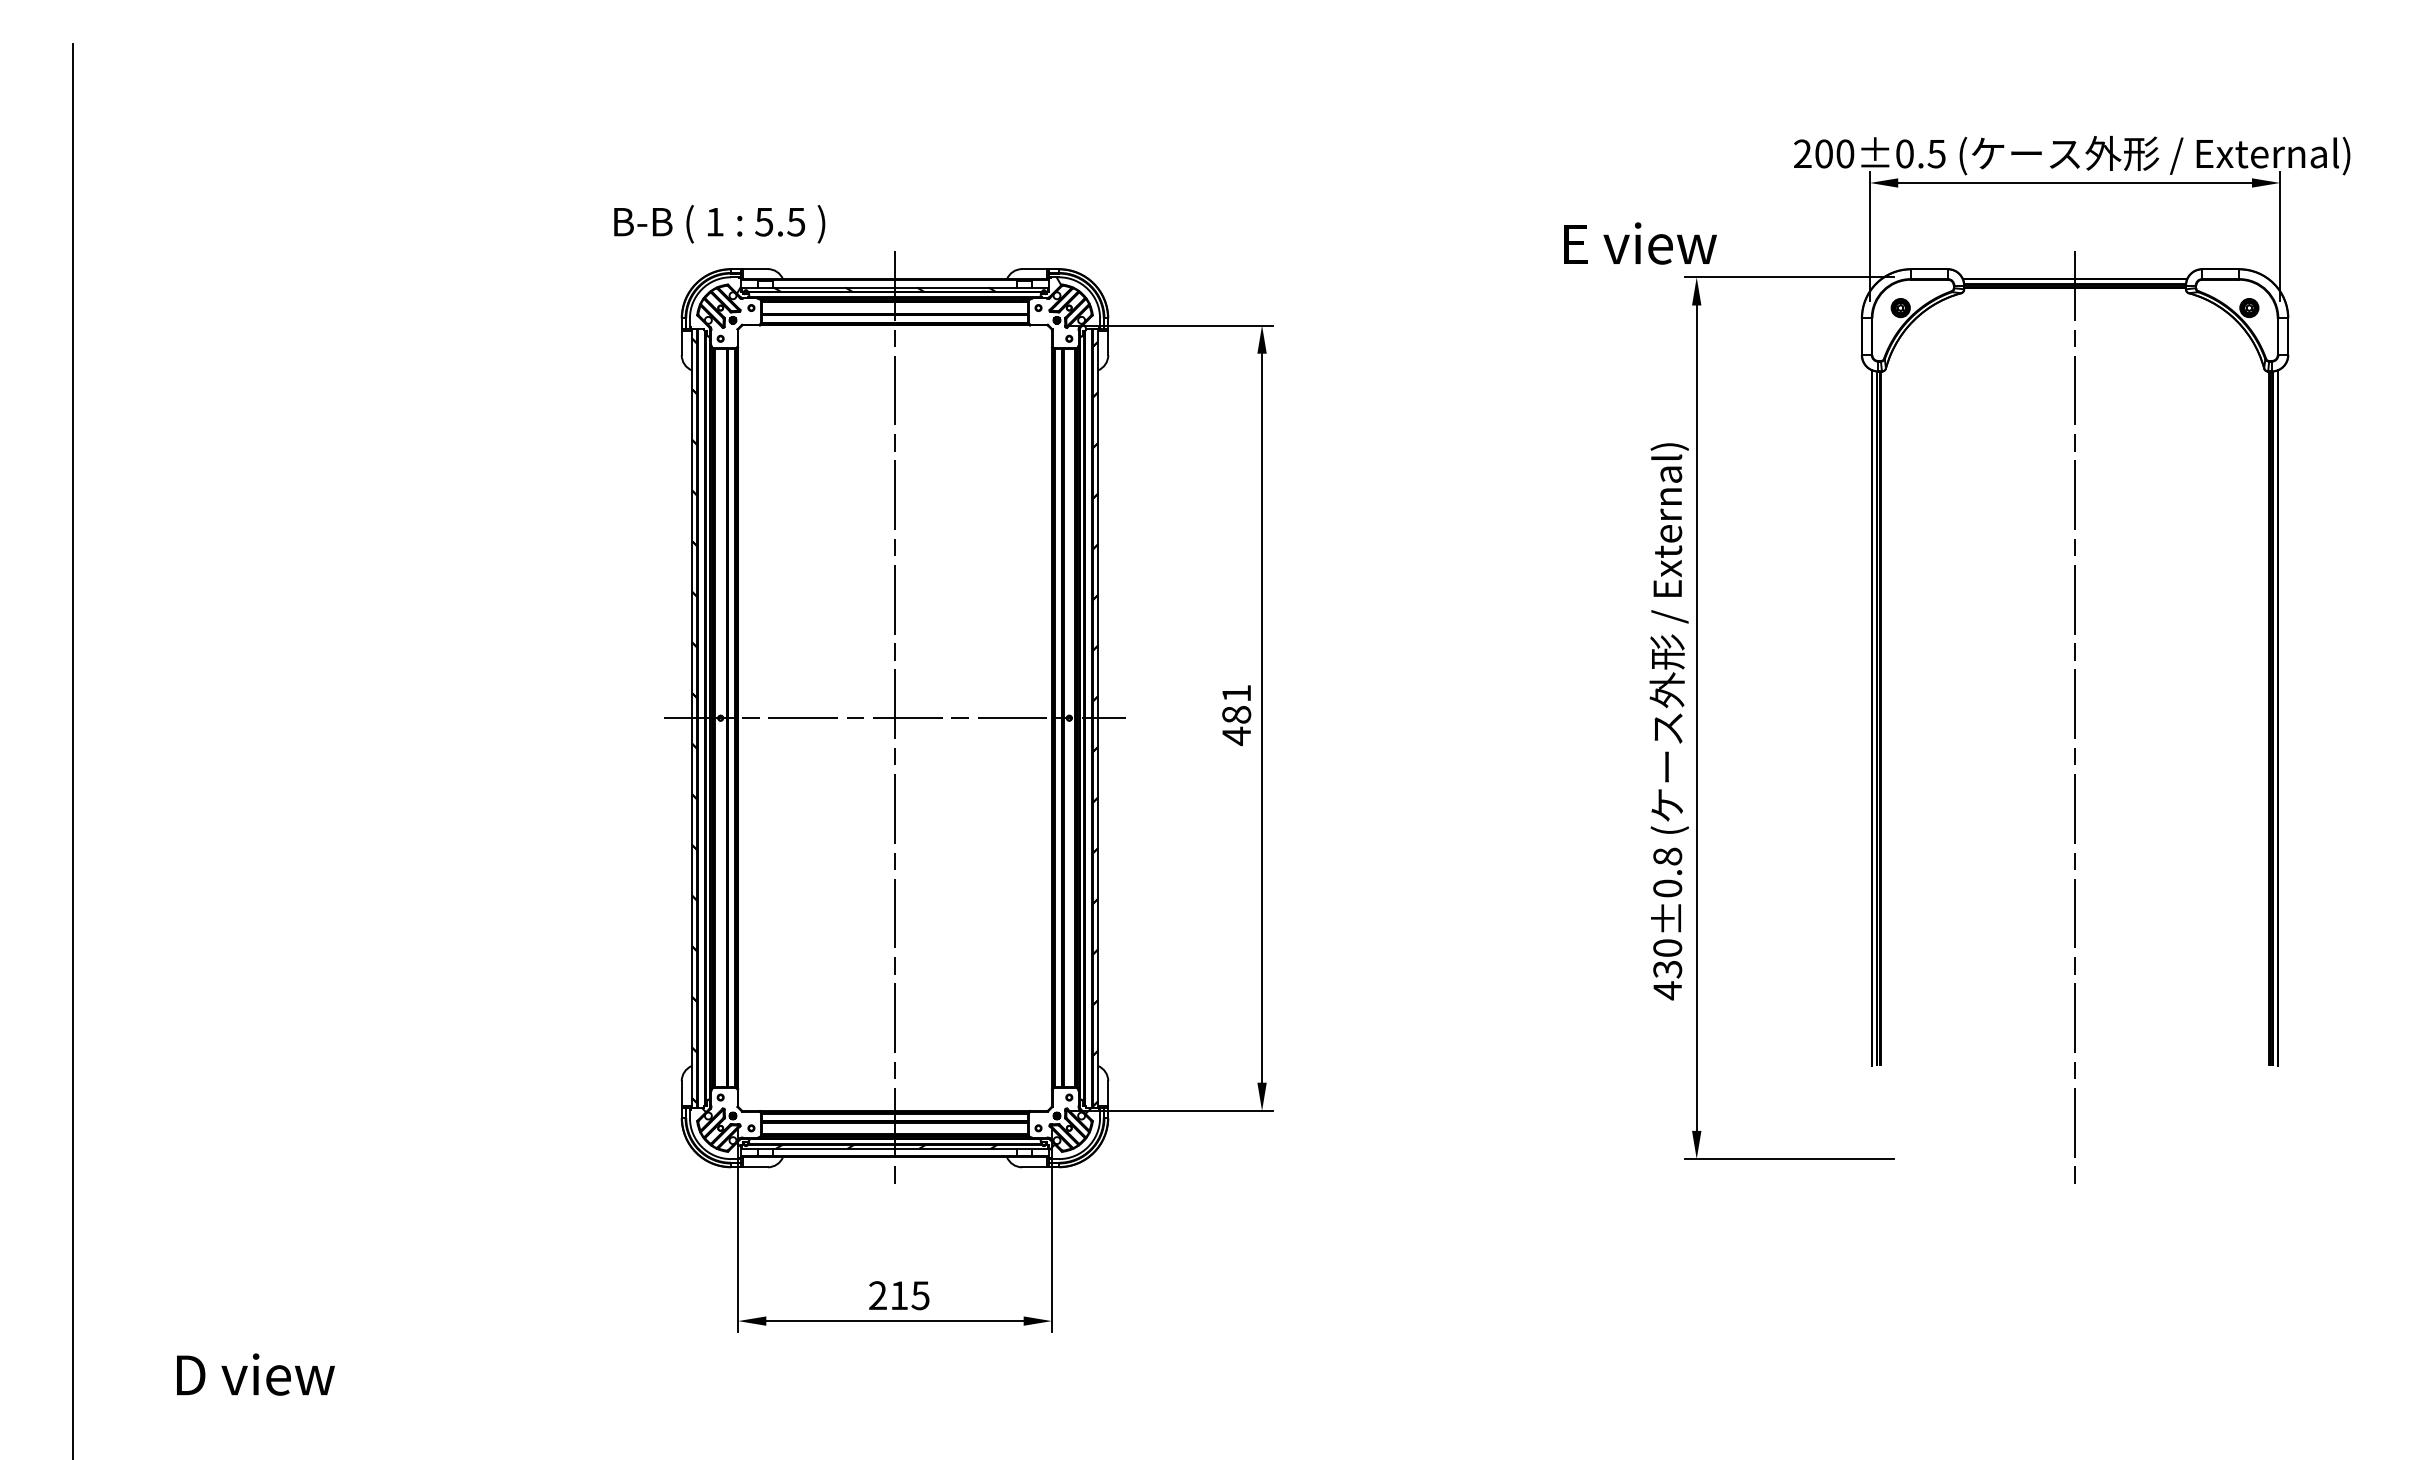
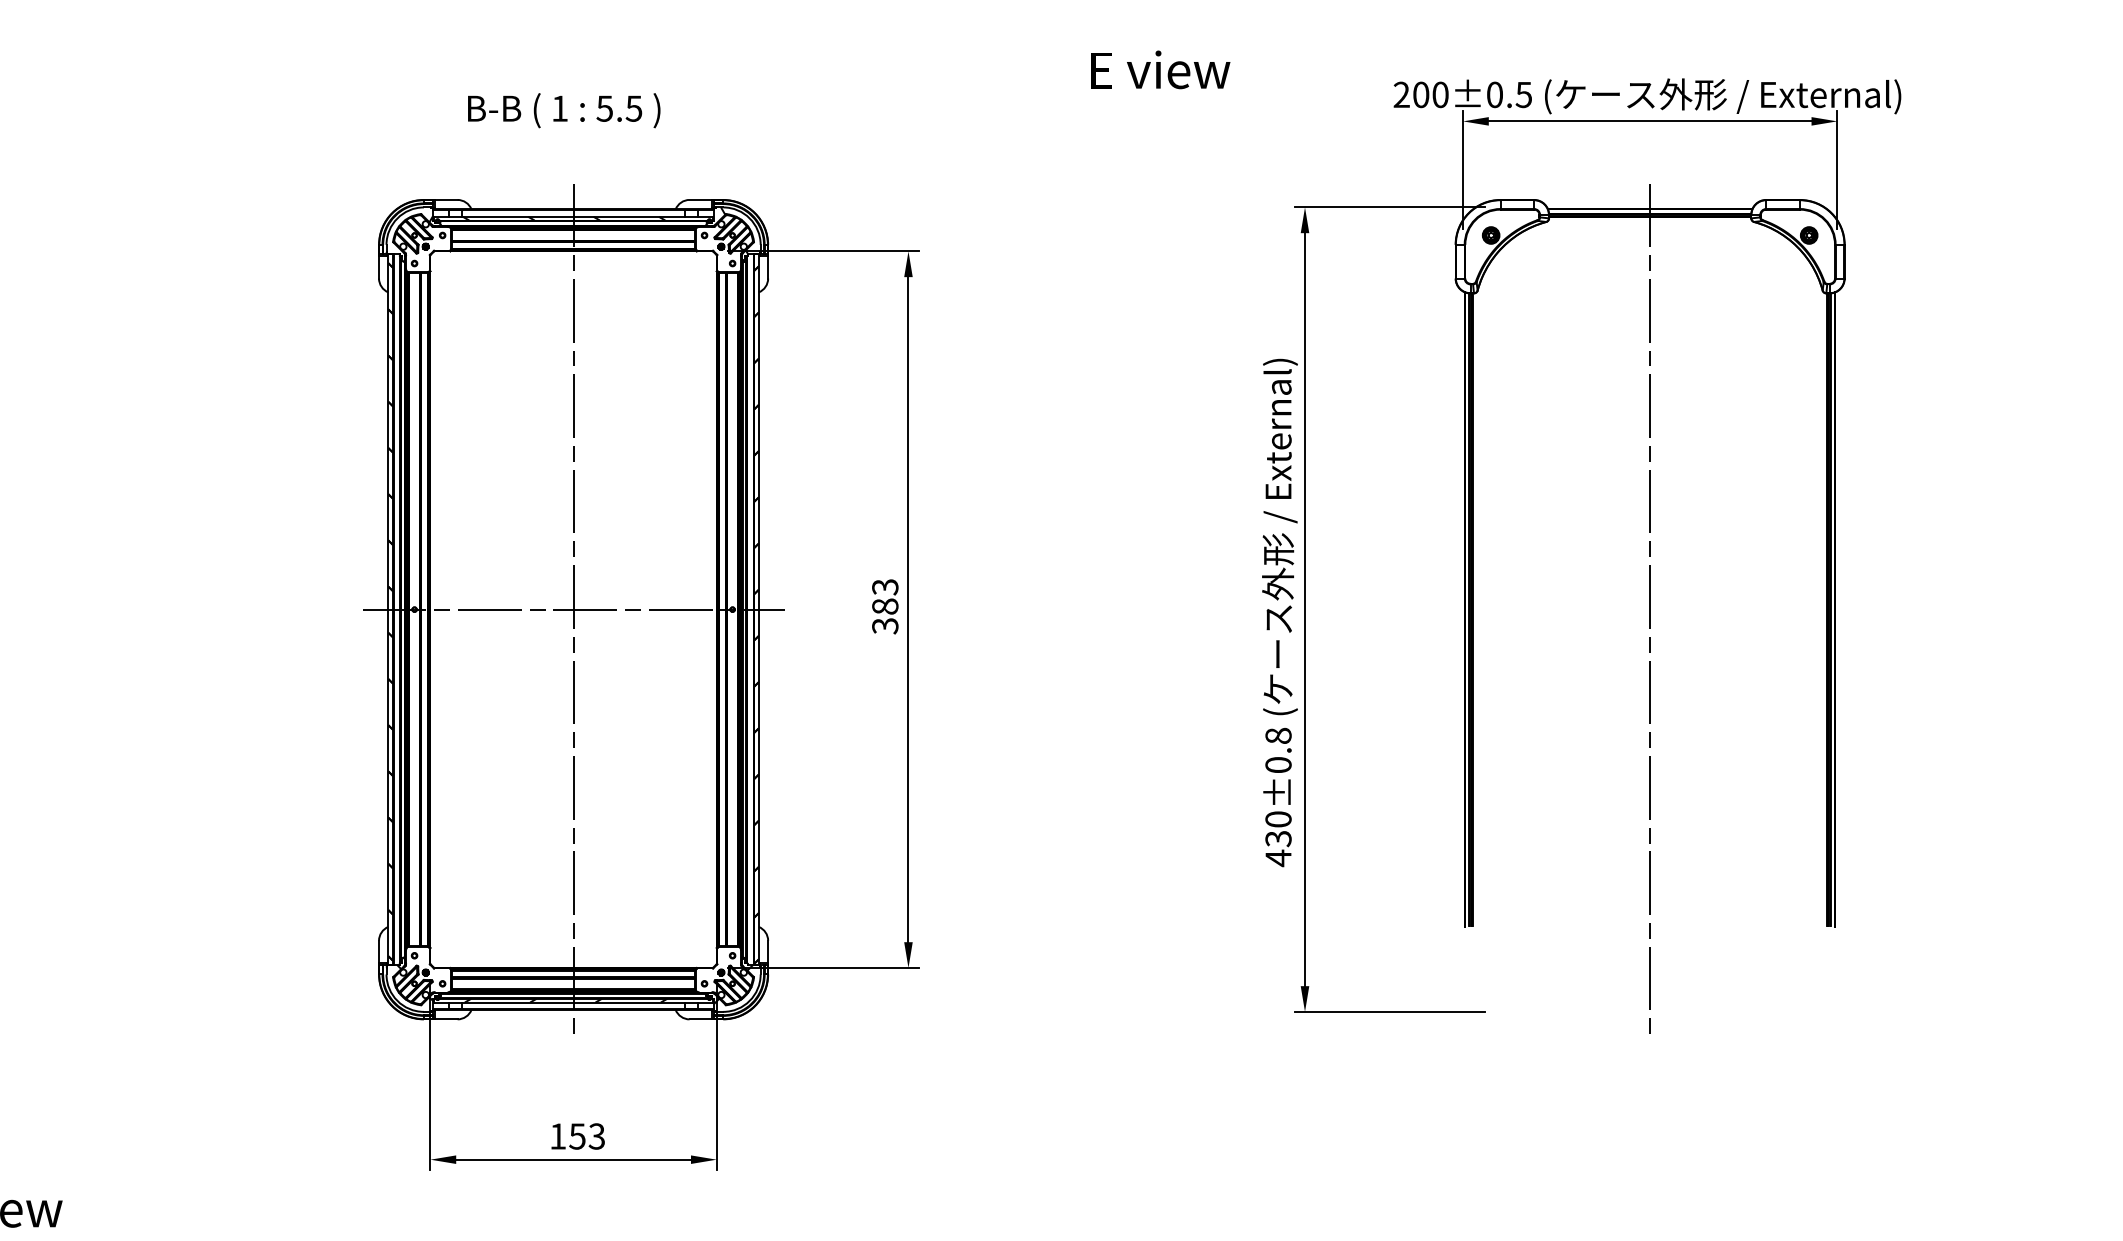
text: (719, 224) -> (564, 110), moved
text: (1640, 243) -> (1160, 69), moved
text: (1236, 715) -> (885, 607), 481 -> 383
text: (899, 1295) -> (577, 1136), 215 -> 153

